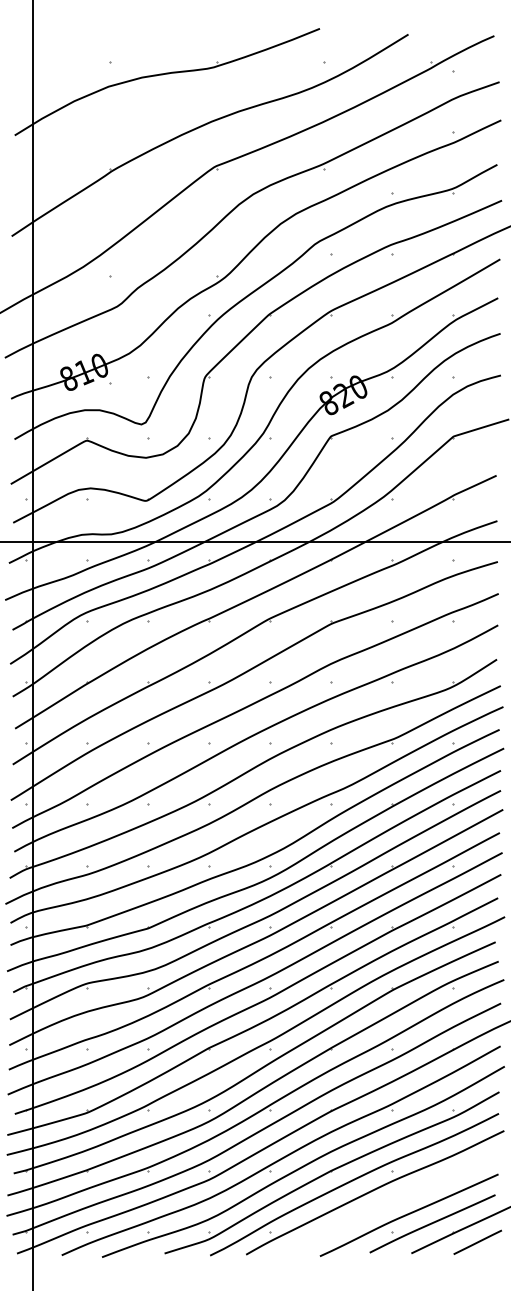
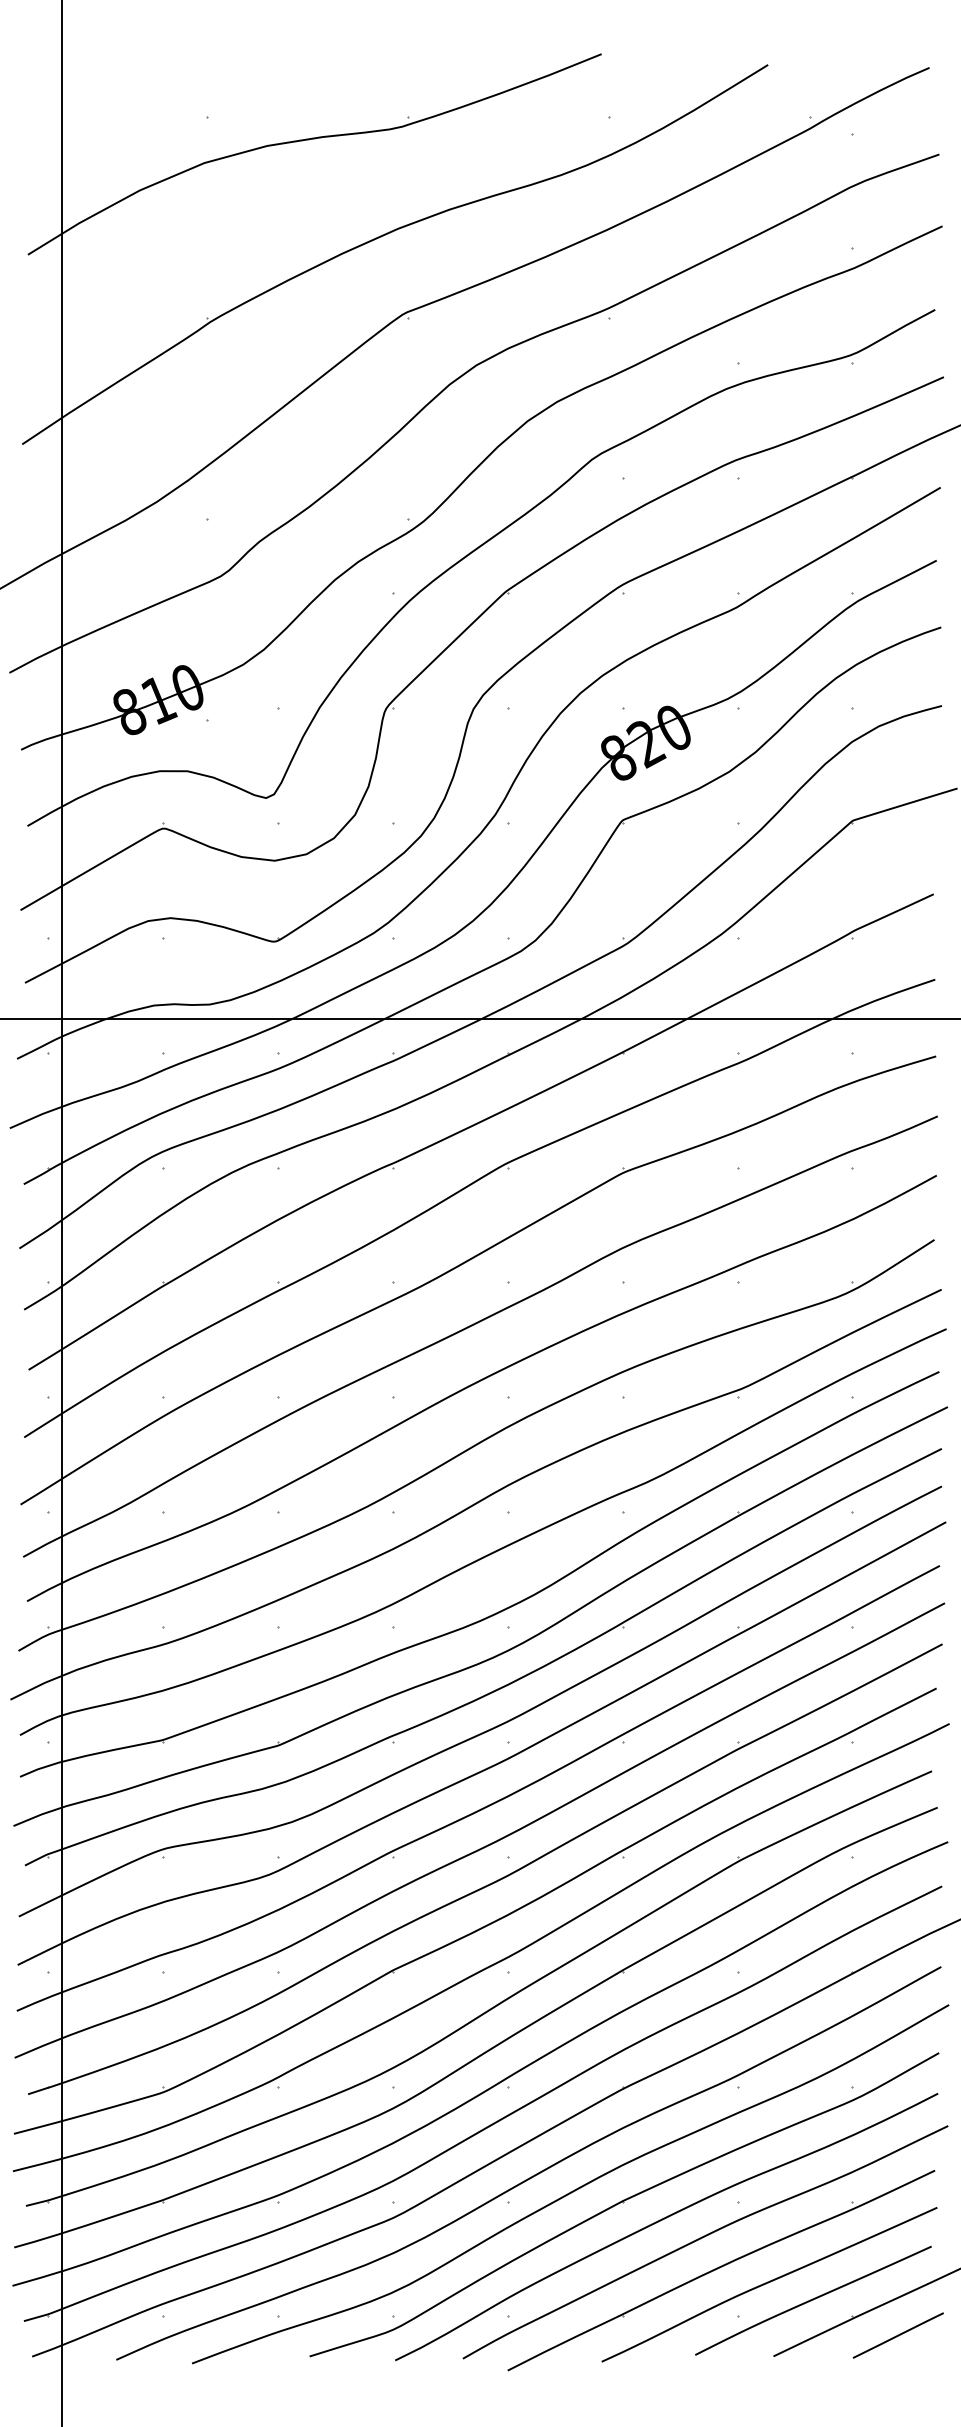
part: (383, 1207) -> (721, 2269), added

